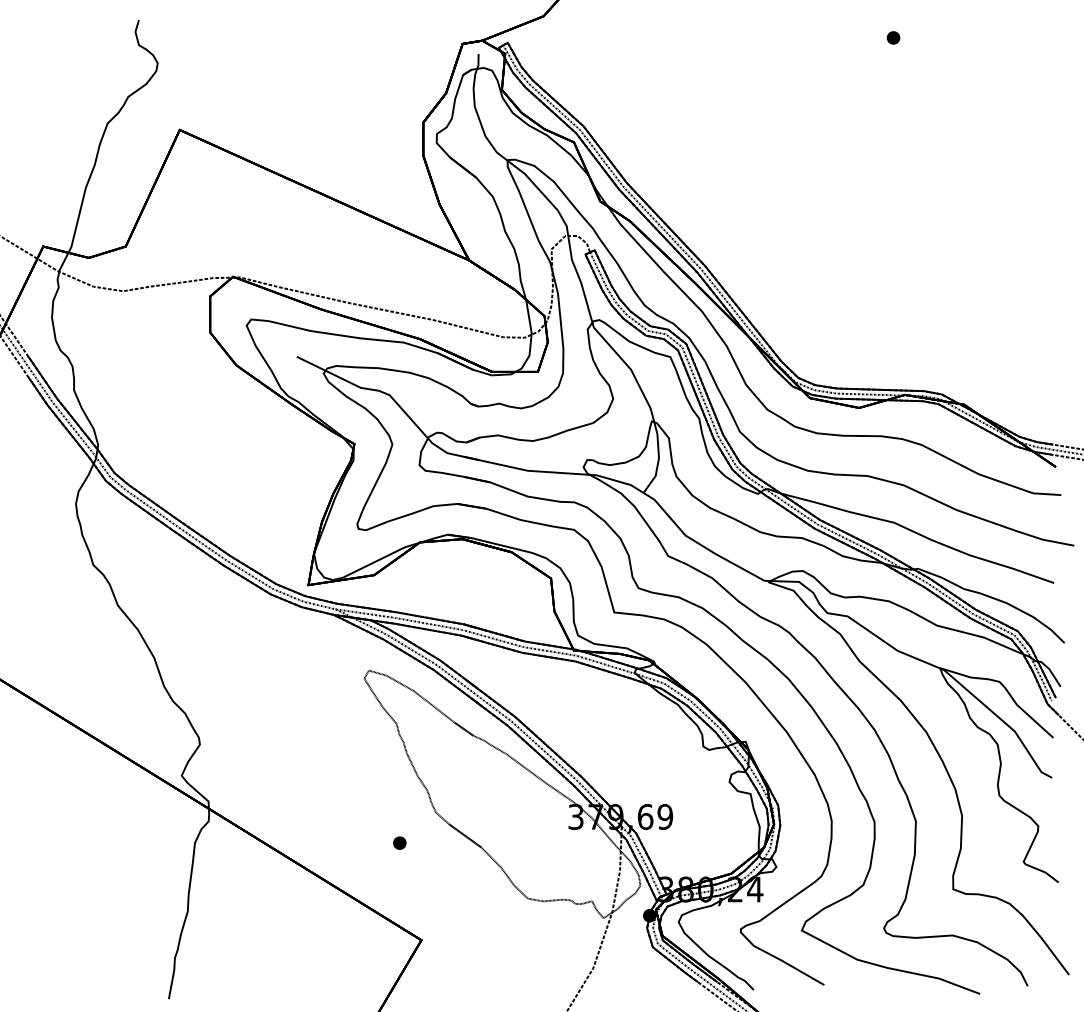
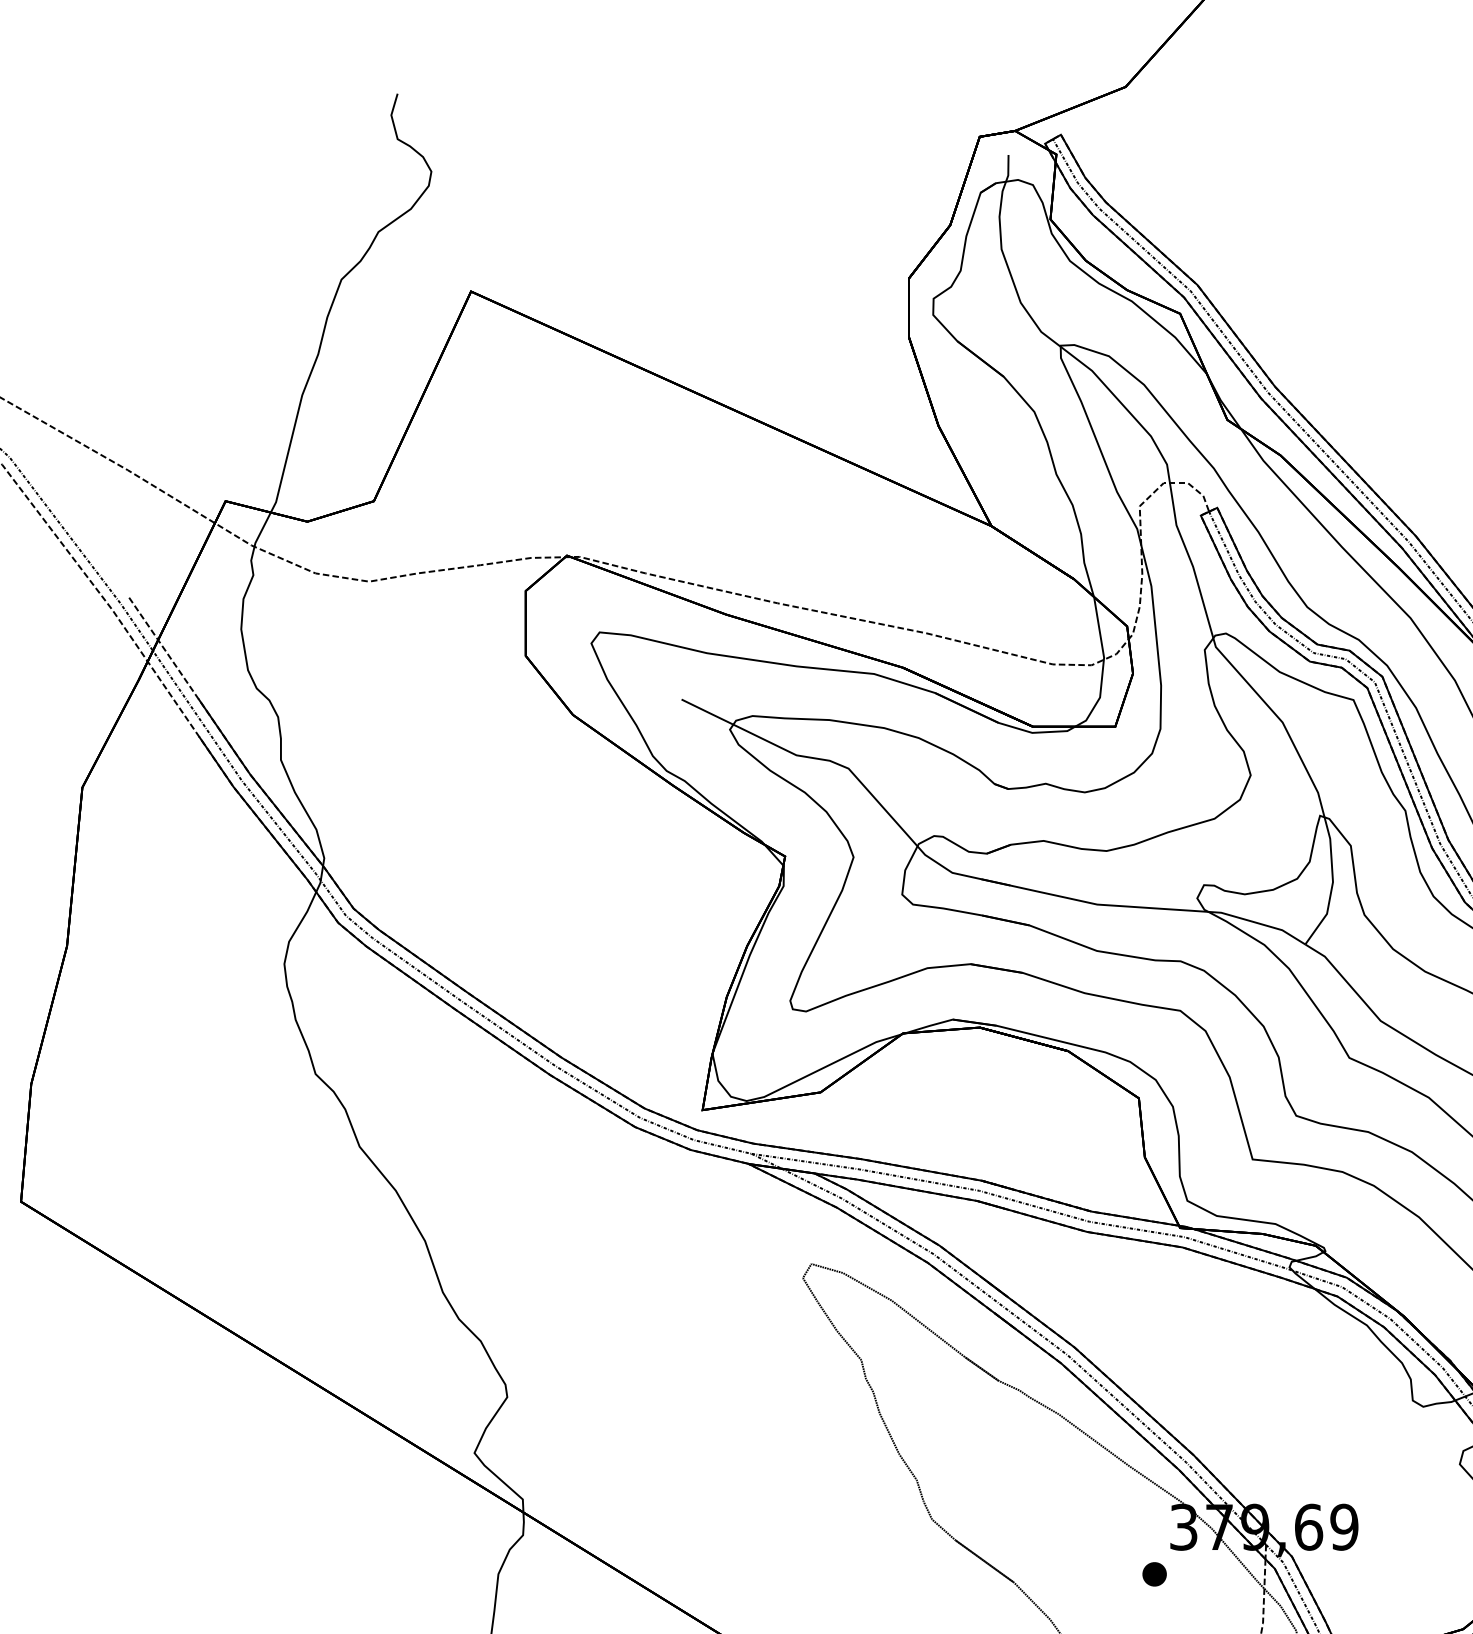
part: (399, 842) -> (1154, 1573), moved

